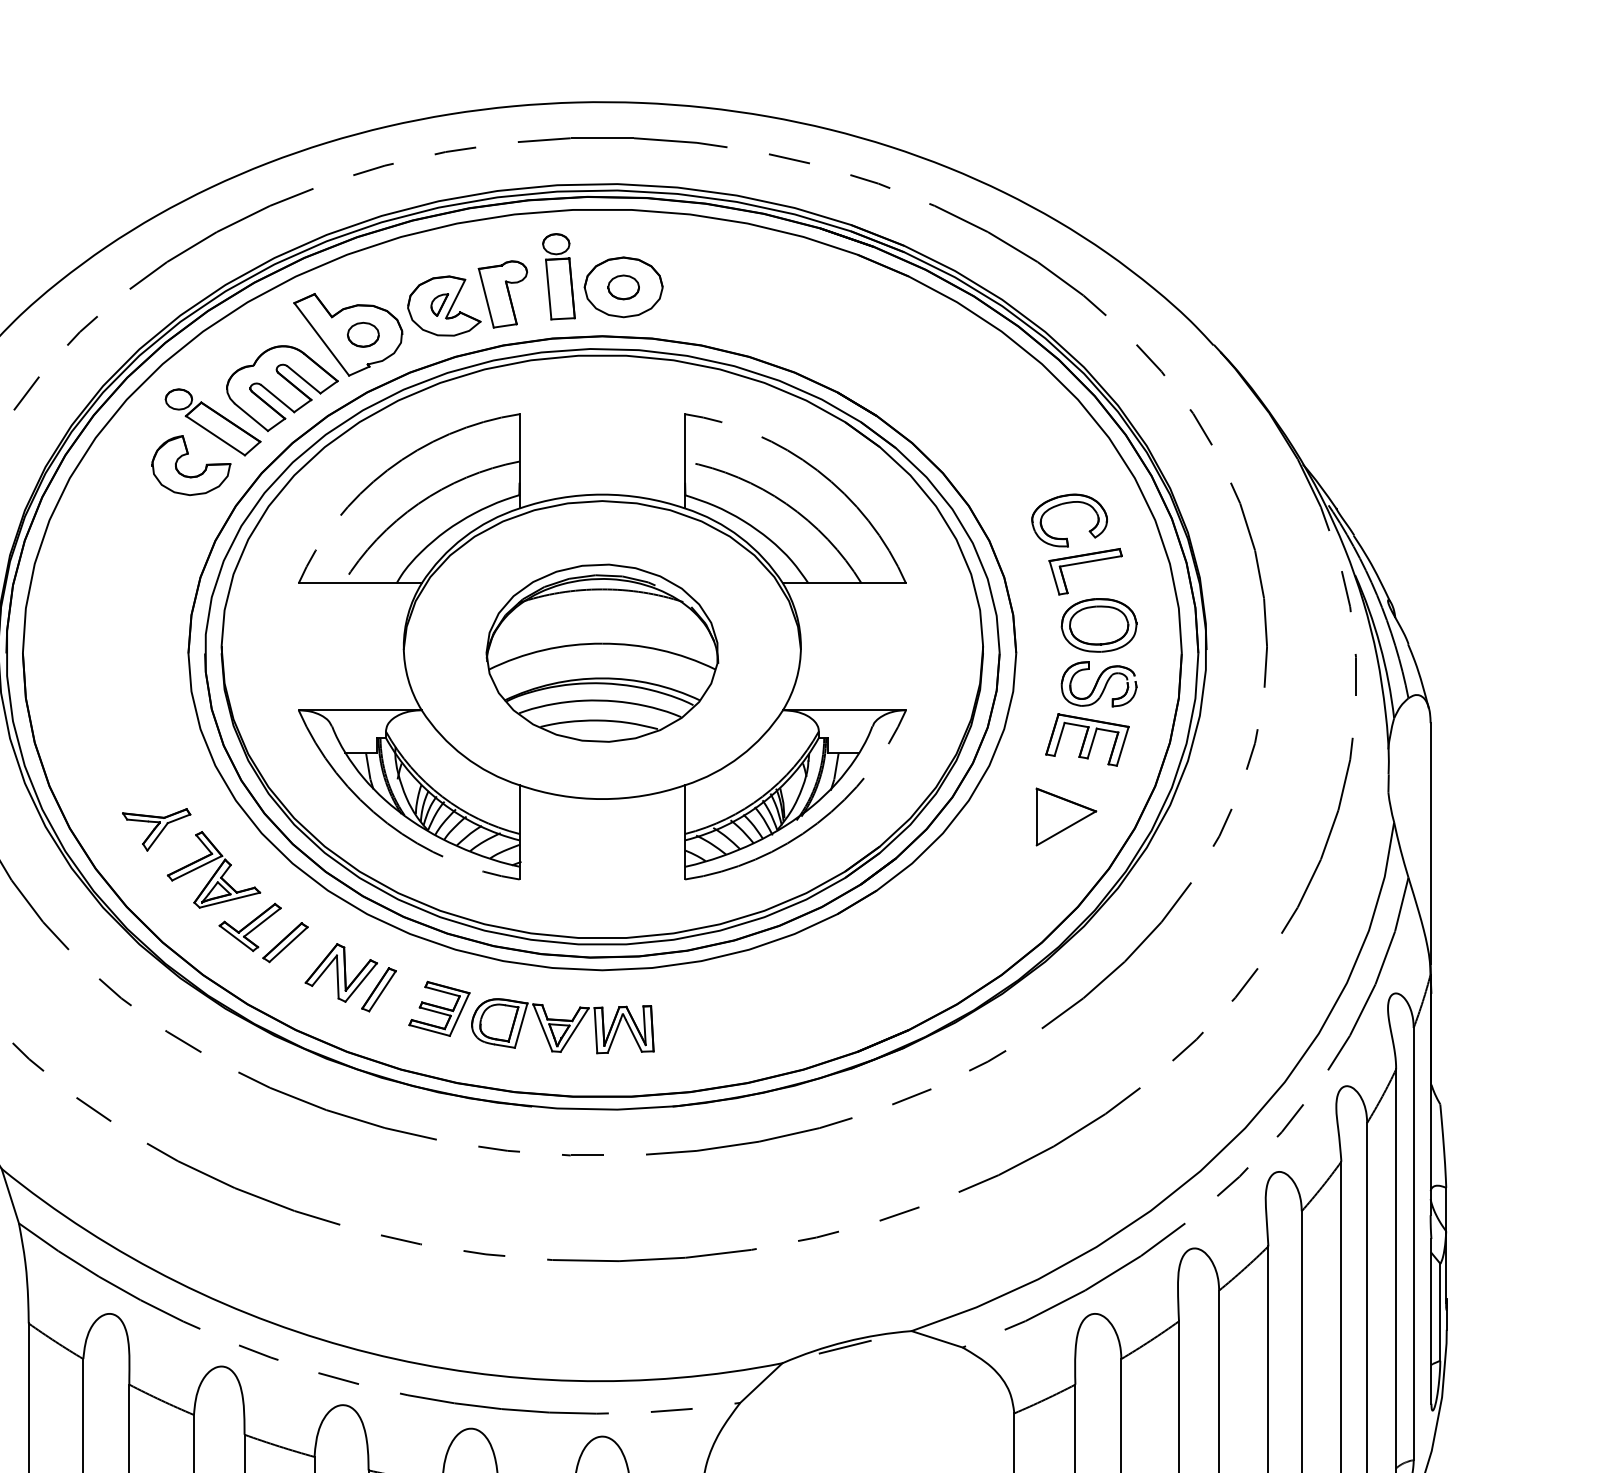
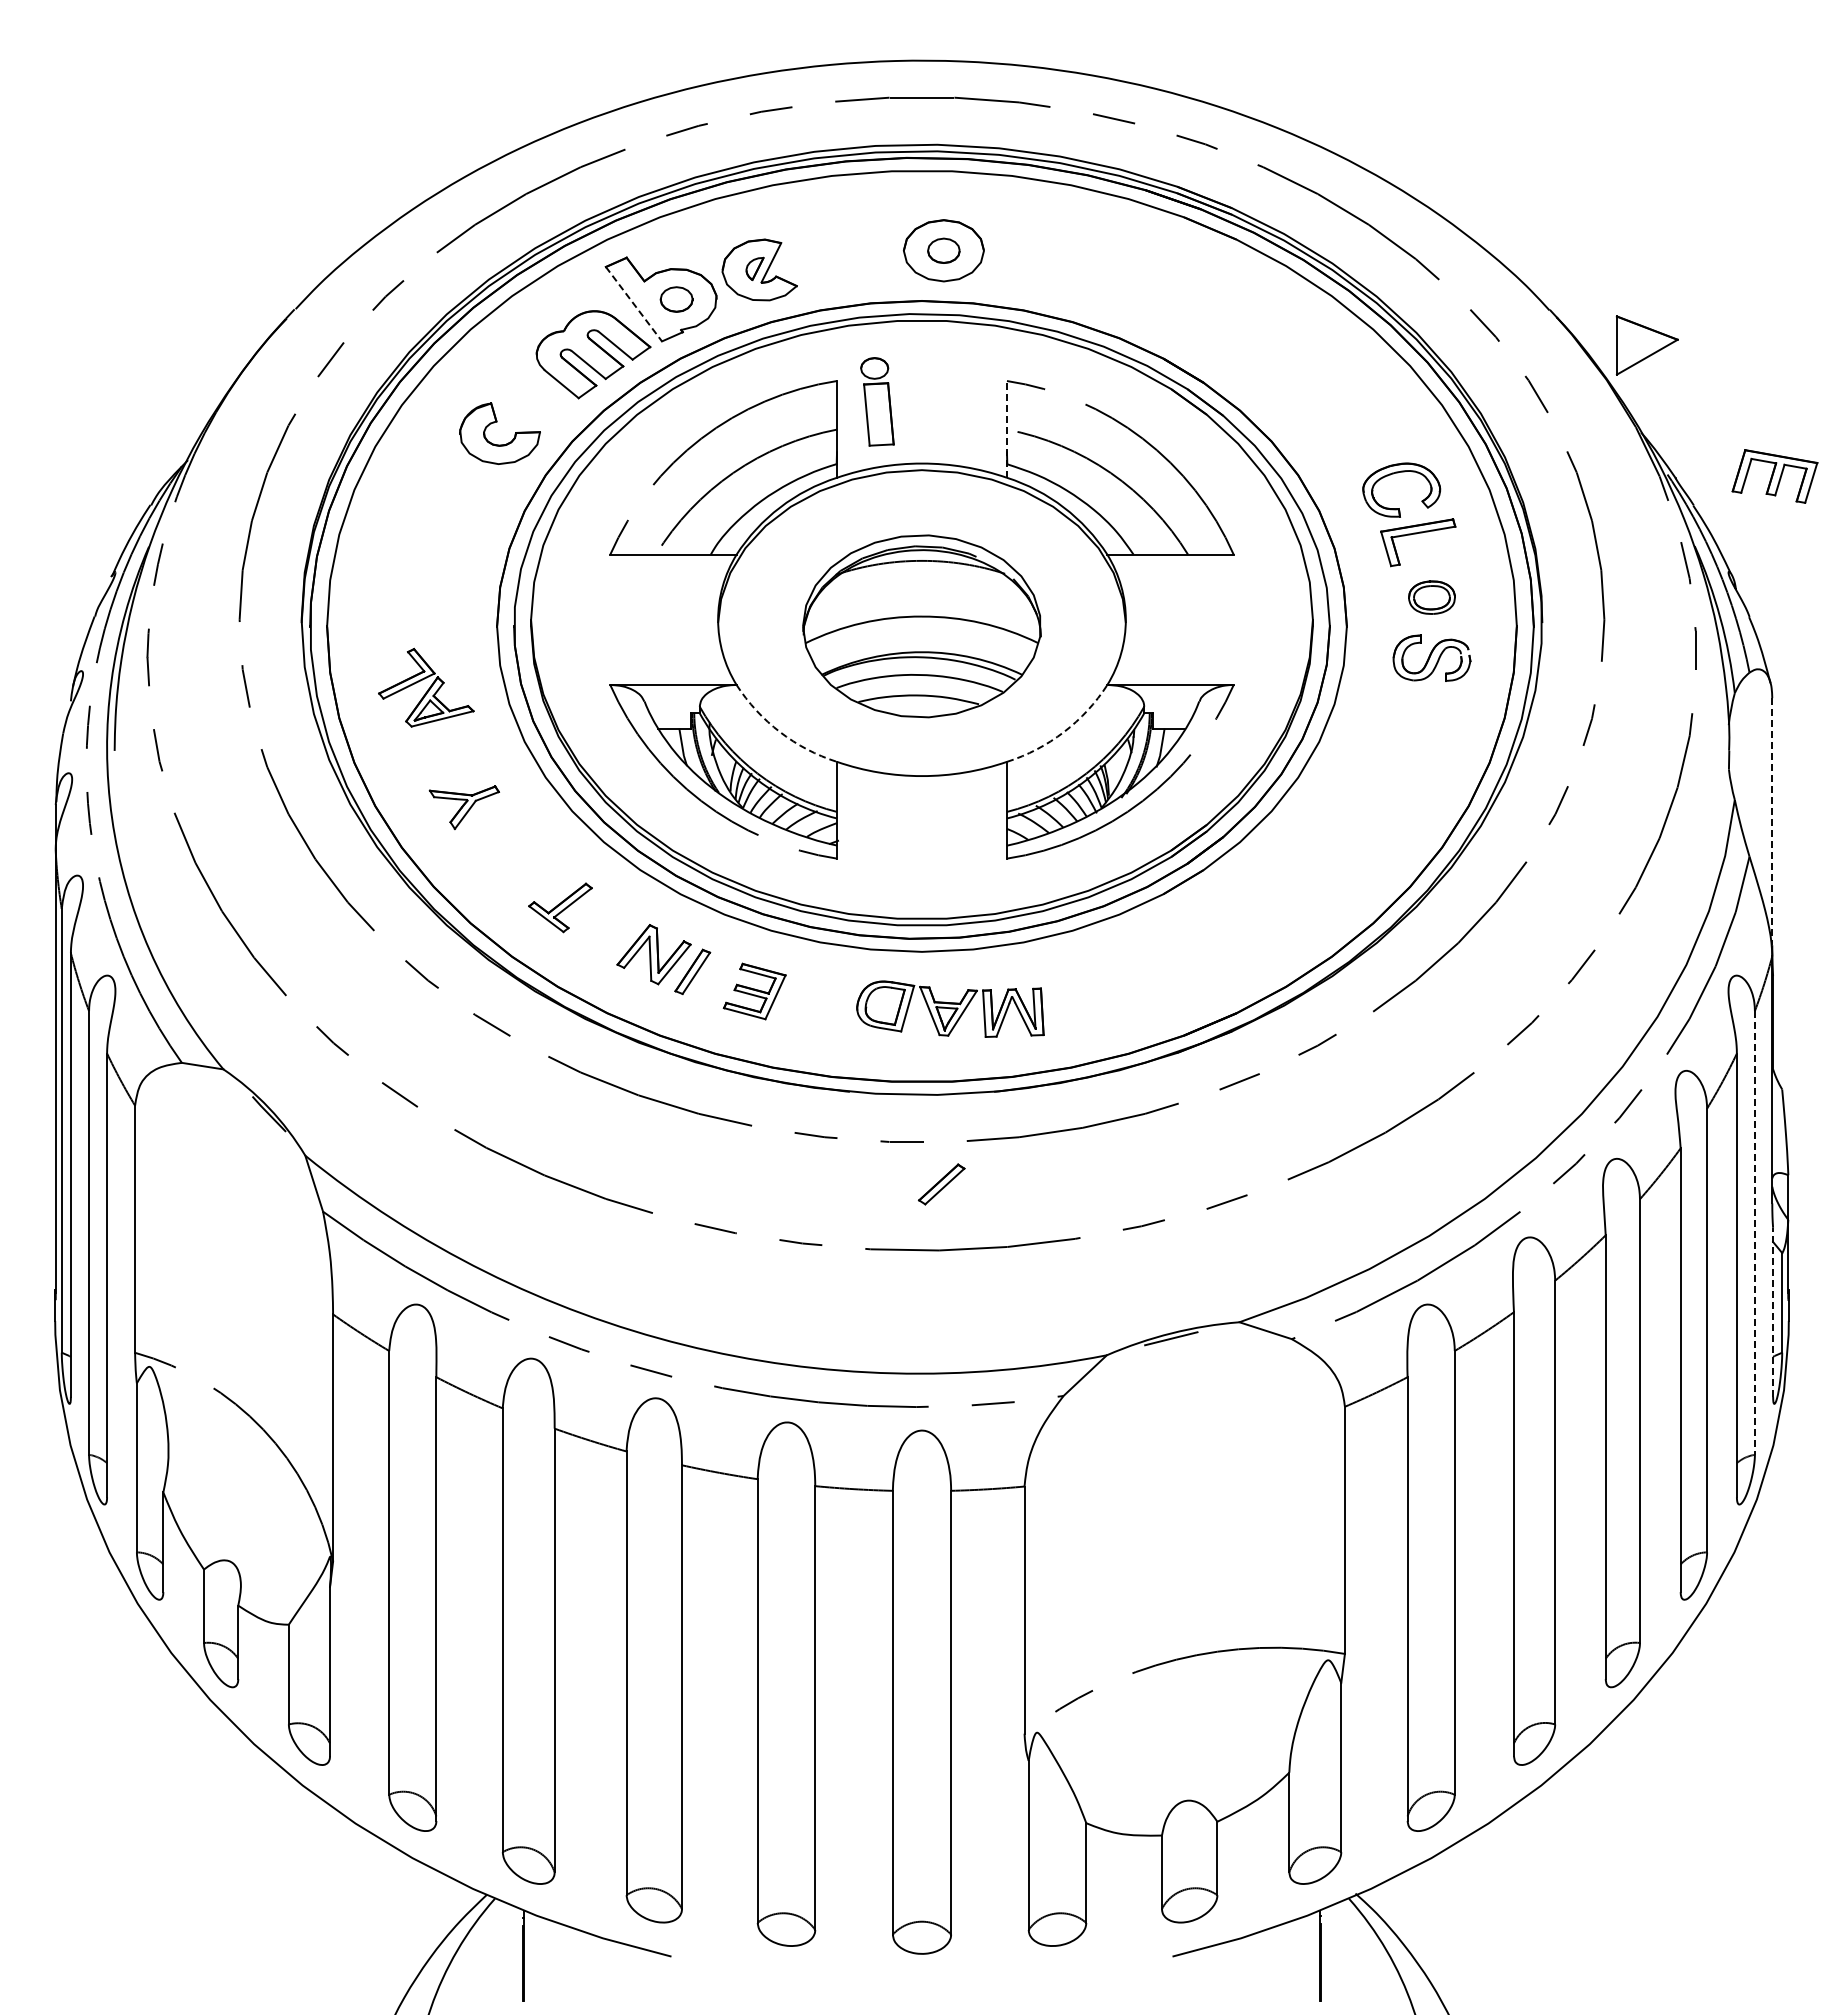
part: (559, 276) -> (877, 401), moved
part: (502, 294) -> (819, 258), removed
line: (321, 339) -> (633, 304), solid -> dashed
part: (213, 422) -> (522, 389), removed
line: (684, 460) -> (1006, 428), solid -> dashed
part: (1098, 625) -> (1431, 597), size x0.6
part: (1086, 740) -> (1774, 476), moved
arc: (464, 756) -> (780, 732), solid -> dashed
arc: (740, 756) -> (1063, 732), solid -> dashed
part: (1065, 816) -> (1646, 345), moved
line: (1430, 843) -> (1772, 821), solid -> dashed
part: (214, 869) -> (426, 687), moved
part: (285, 942) -> (941, 1184), moved
part: (562, 1025) -> (950, 1008), moved
line: (1413, 1243) -> (1754, 1232), solid -> dashed
line: (1431, 1321) -> (1773, 1312), solid -> dashed

